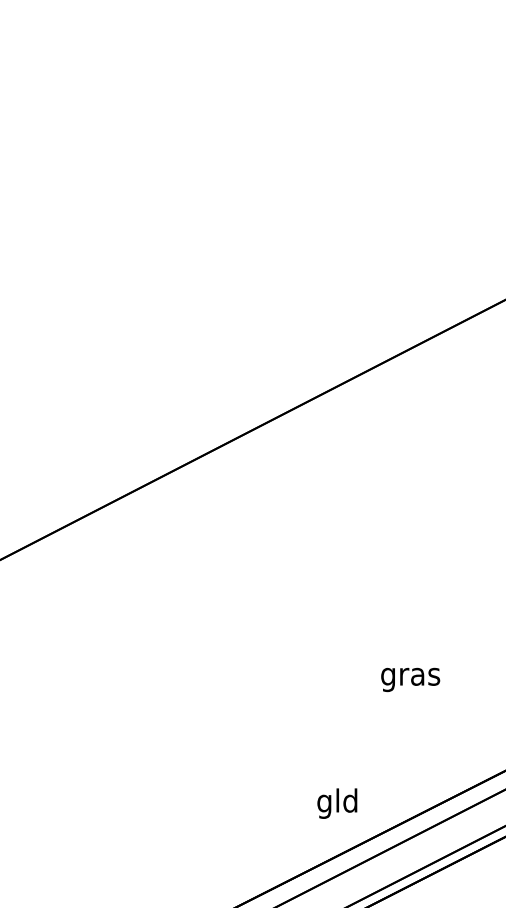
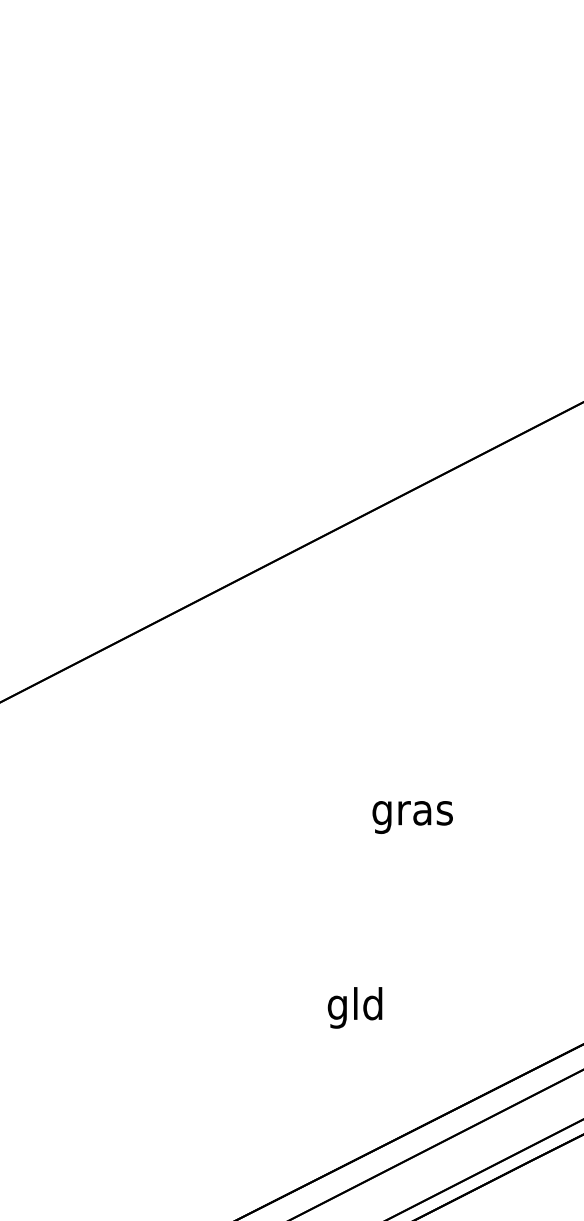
text: (410, 679) -> (412, 816), moved
text: (337, 803) -> (355, 1007), moved

